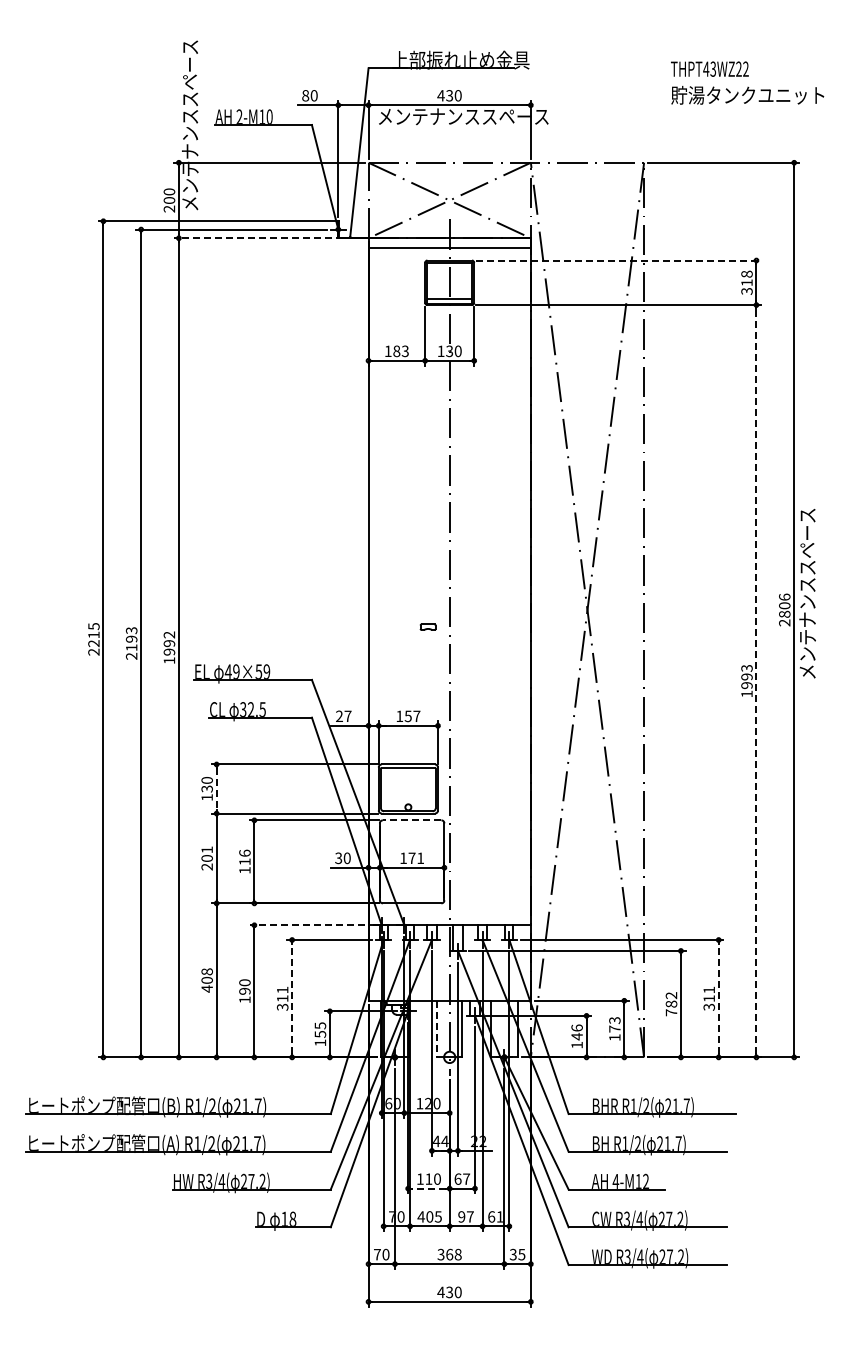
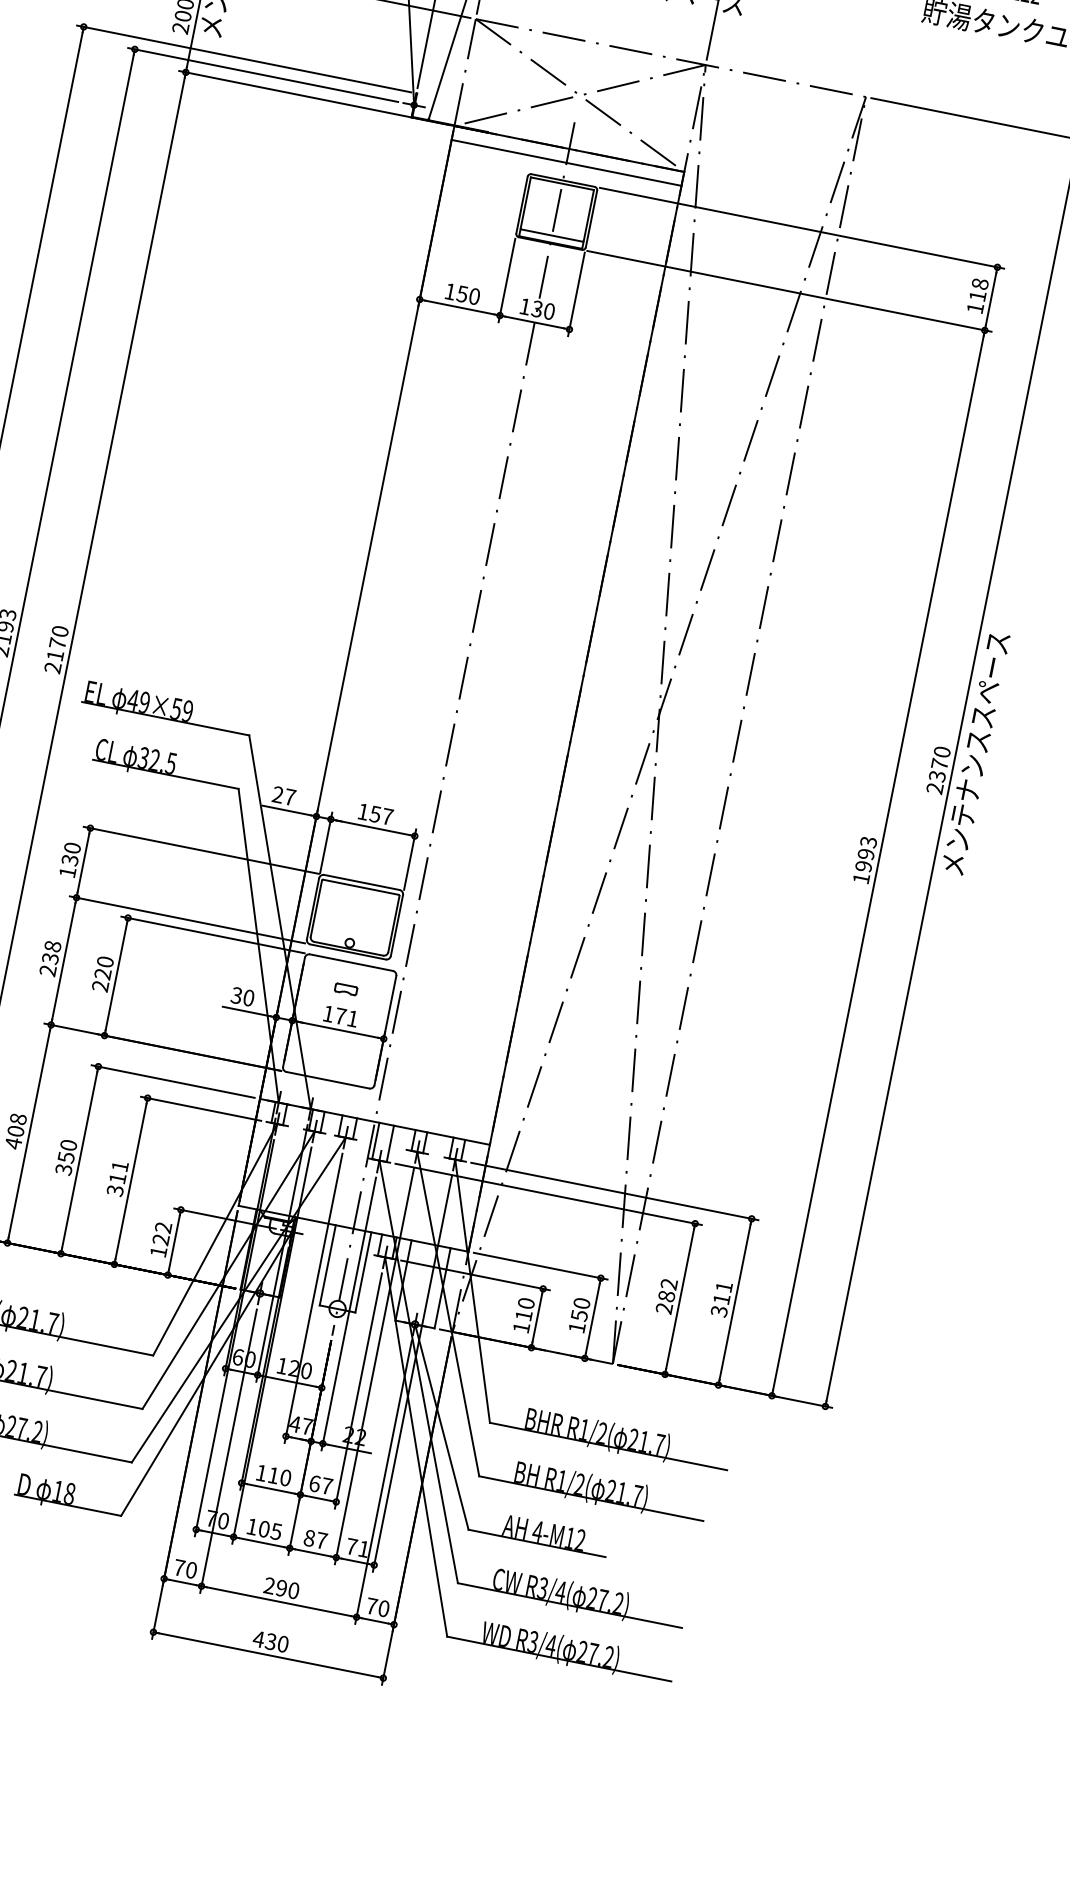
line: (268, 238) -> (312, 98), dashed -> solid
line: (618, 260) -> (802, 228), dashed -> solid
text: (746, 291) -> (974, 308), 318 -> 118
text: (400, 350) -> (467, 294), 183 -> 150
text: (784, 605) -> (939, 763), 2806 -> 2370
part: (427, 626) -> (345, 988), moved
text: (169, 647) -> (56, 649), 1992 -> 2170
line: (756, 680) -> (878, 862), dashed -> solid
line: (216, 789) -> (83, 863), dashed -> solid
line: (411, 820) -> (350, 962), dashed -> solid
text: (206, 854) -> (50, 952), 201 -> 238
text: (244, 861) -> (102, 973), 116 -> 220
line: (307, 925) -> (173, 1081), dashed -> solid
text: (244, 995) -> (64, 1163), 190 -> 350
line: (292, 998) -> (131, 1181), dashed -> solid
line: (718, 998) -> (734, 1301), dashed -> solid
text: (671, 1012) -> (664, 1308), 782 -> 282
text: (614, 1024) -> (580, 1309), 173 -> 150
text: (320, 1029) -> (162, 1232), 155 -> 122
line: (437, 1029) -> (328, 1266), dashed -> solid
text: (576, 1032) -> (524, 1309), 146 -> 110
text: (444, 1141) -> (306, 1426), 44 -> 47
line: (428, 1188) -> (270, 1488), dashed -> solid
text: (420, 1216) -> (251, 1526), 405 -> 105
text: (461, 1216) -> (309, 1537), 97 -> 87
text: (491, 1216) -> (351, 1546), 61 -> 71
text: (449, 1254) -> (281, 1588), 368 -> 290
text: (517, 1254) -> (377, 1607), 35 -> 70

